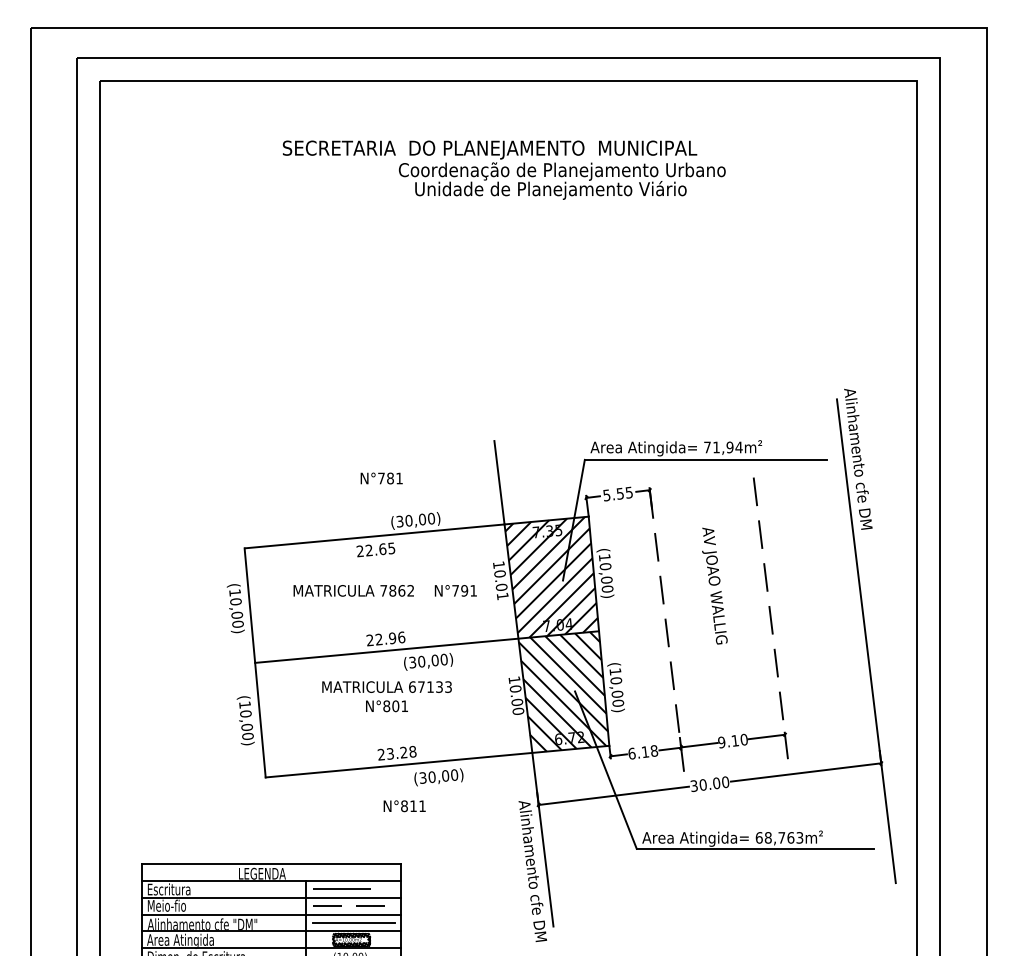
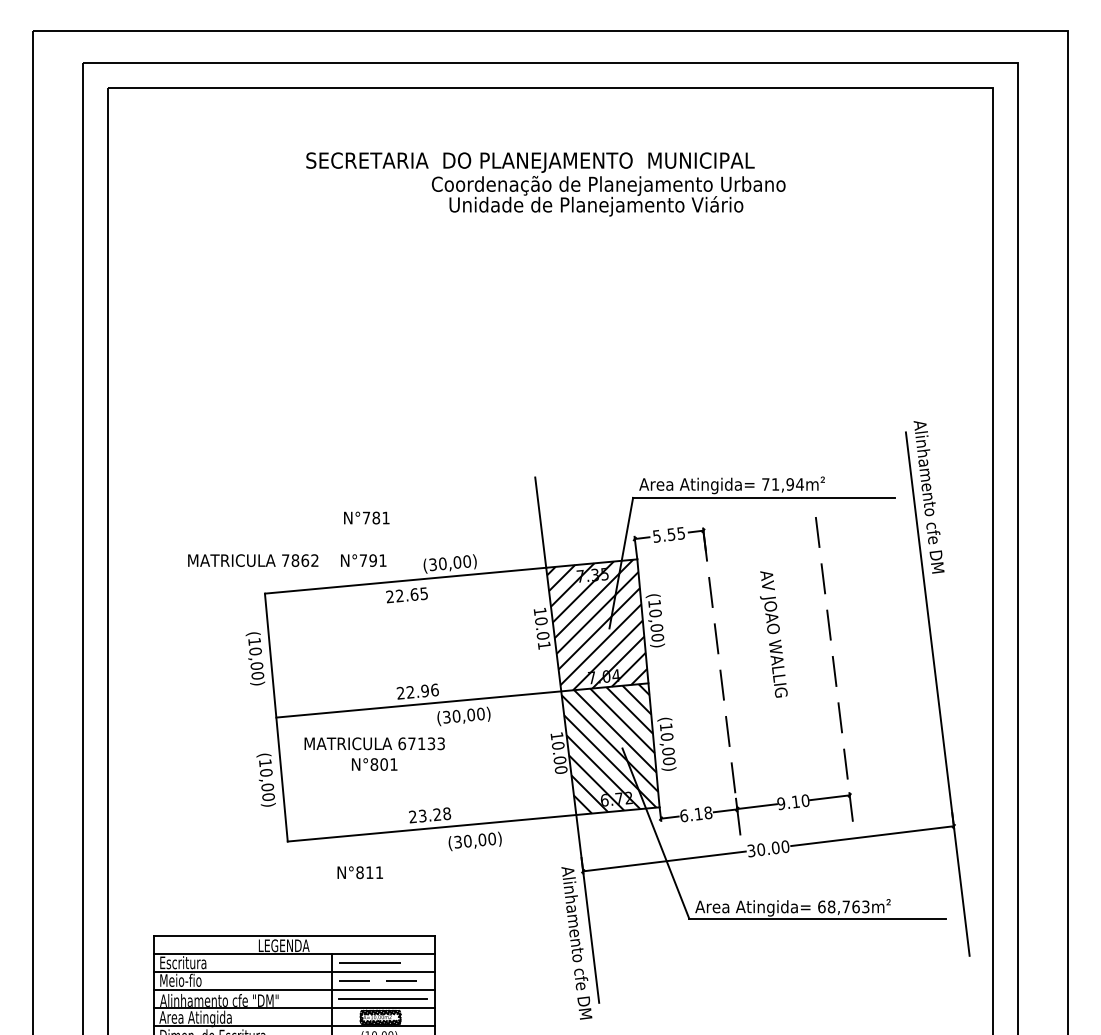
text: (381, 478) -> (366, 518), moved
text: (384, 590) -> (286, 560), moved
text: (386, 696) -> (374, 753), moved
text: (404, 806) -> (360, 872), moved

